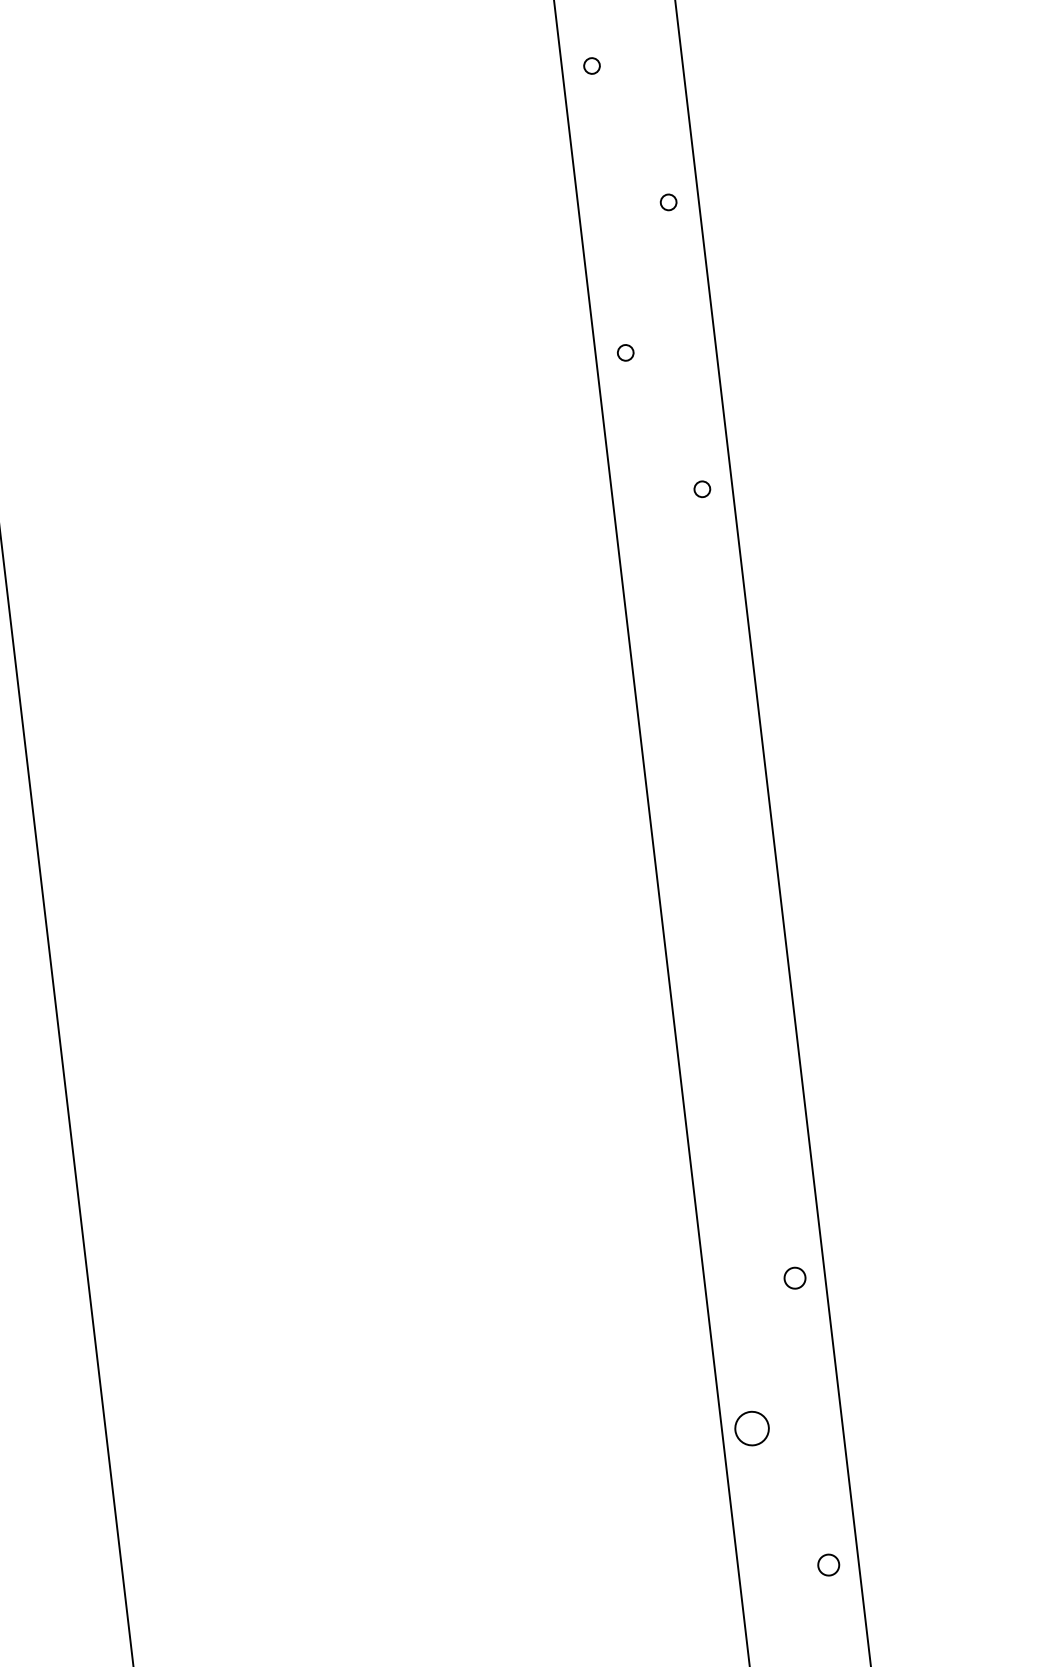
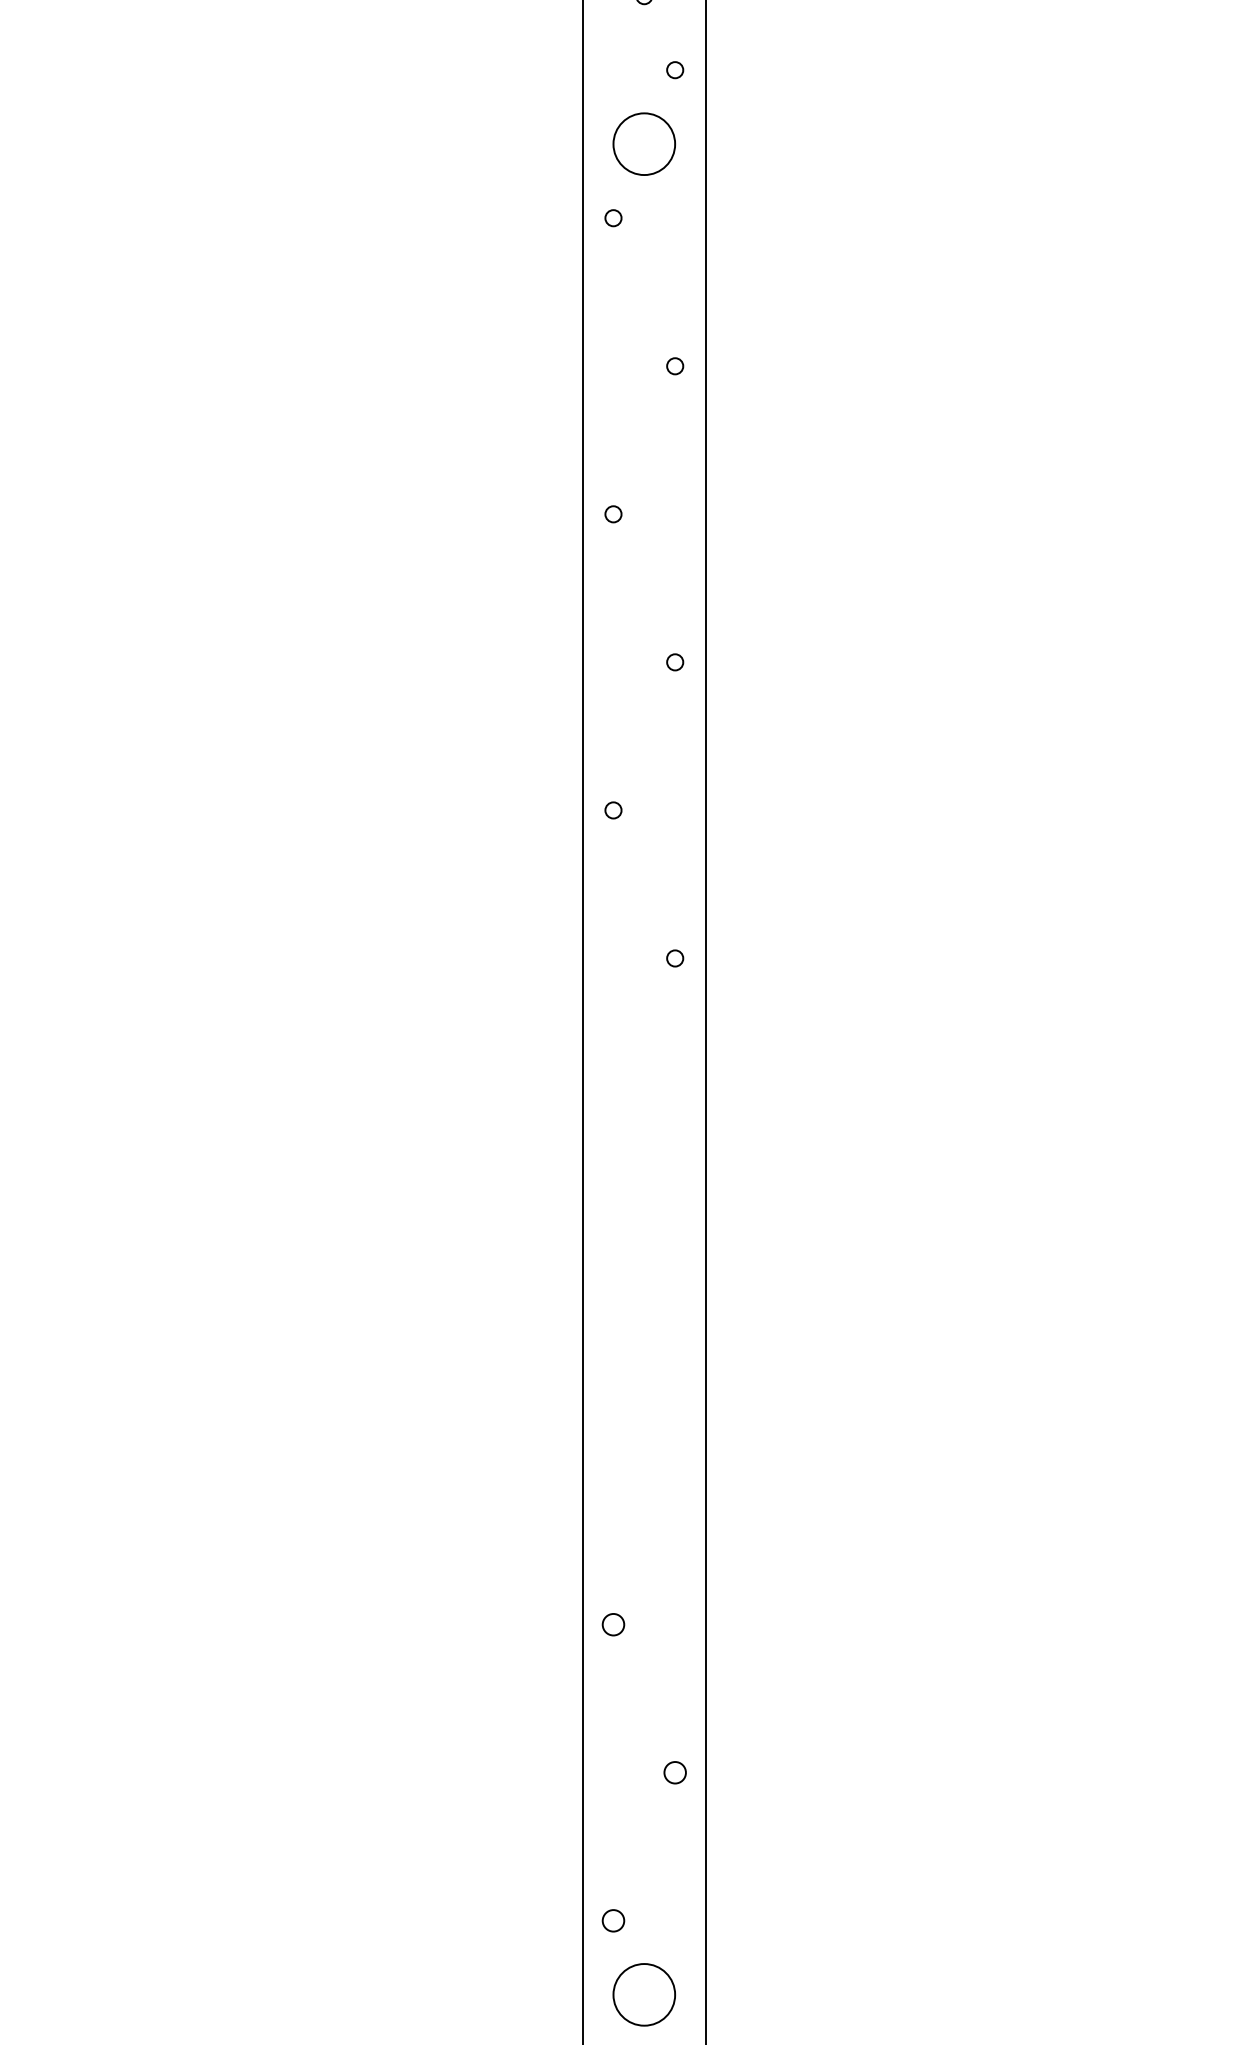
circle: (718, 1141) -> (613, 1624), added
circle: (752, 1428) -> (613, 1920), size x0.62
circle: (789, 1496) -> (643, 1994), added

